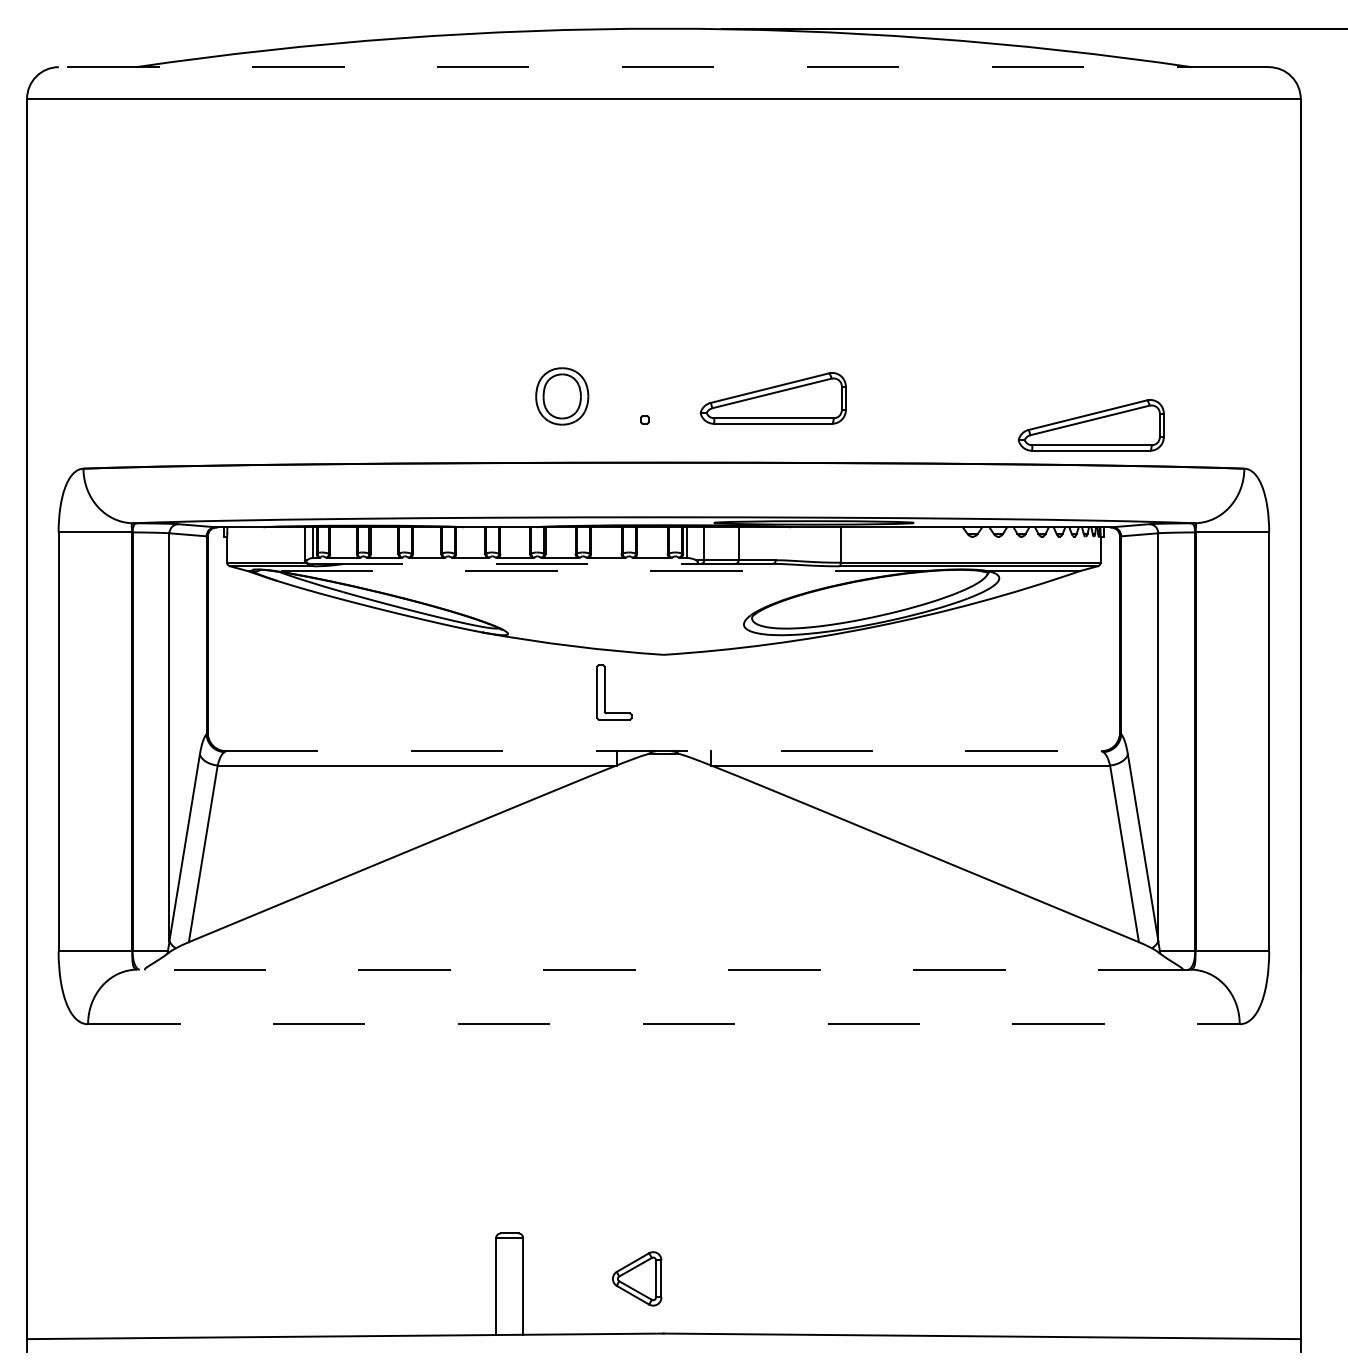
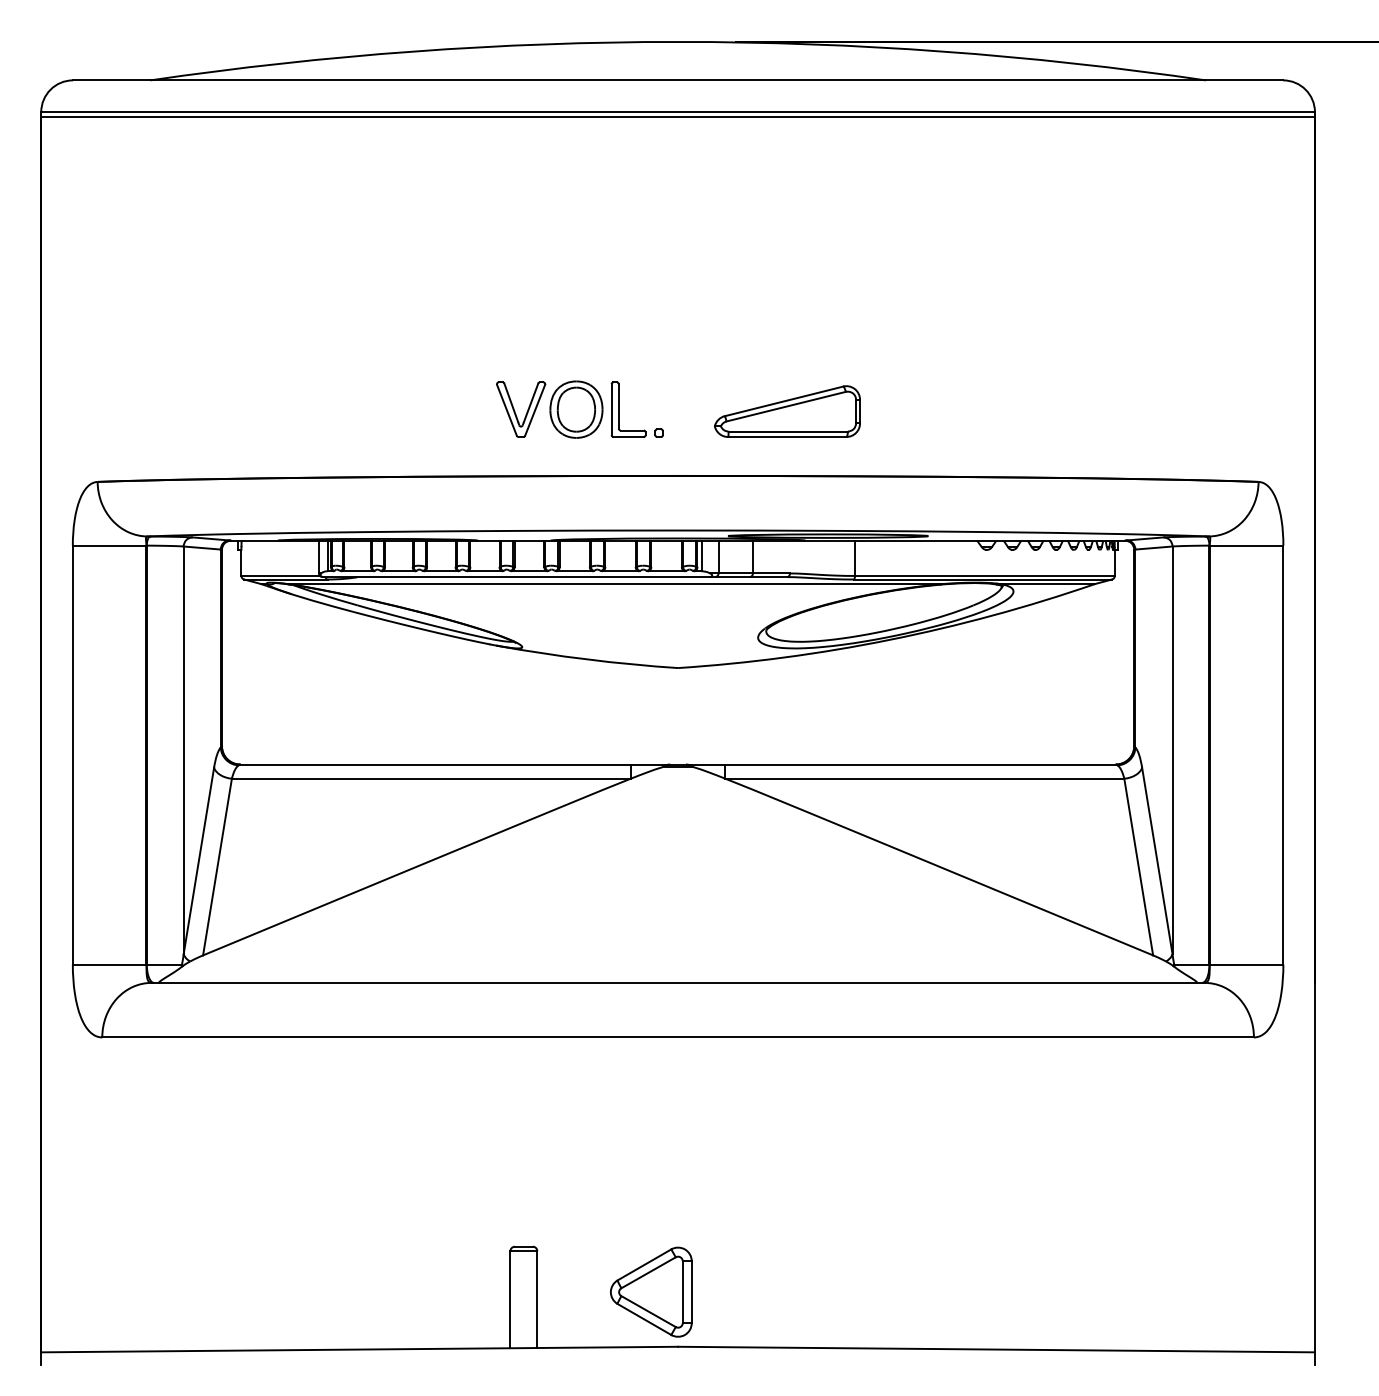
line: (663, 67) -> (677, 80), dashed -> solid
line: (663, 103) -> (677, 116), added
part: (507, 396) -> (521, 409), added
part: (1091, 425) -> (1105, 438), removed
line: (541, 564) -> (555, 577), dashed -> solid
line: (601, 571) -> (615, 584), dashed -> solid
part: (605, 692) -> (619, 409), moved
line: (664, 751) -> (678, 764), dashed -> solid
line: (663, 969) -> (677, 982), dashed -> solid
line: (664, 1024) -> (678, 1037), dashed -> solid
part: (637, 1278) -> (651, 1291), size x1.67

